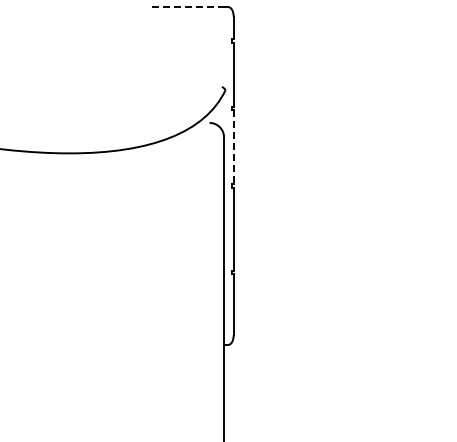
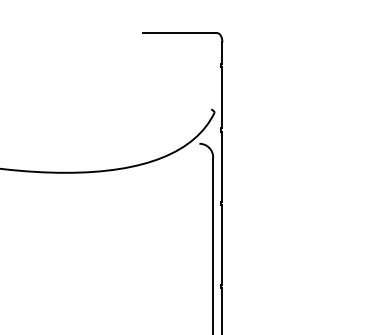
line: (187, 7) -> (178, 33), dashed -> solid
line: (233, 147) -> (222, 167), dashed -> solid

